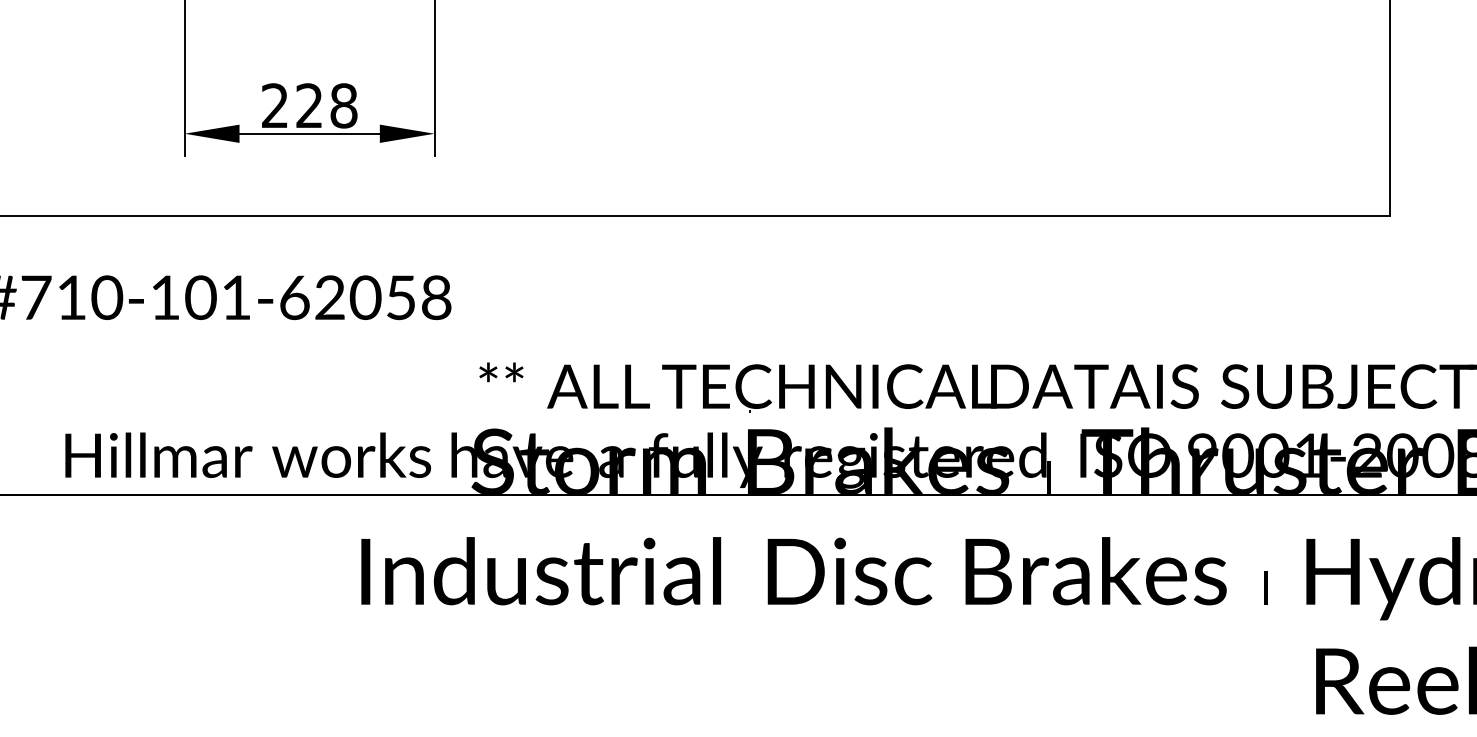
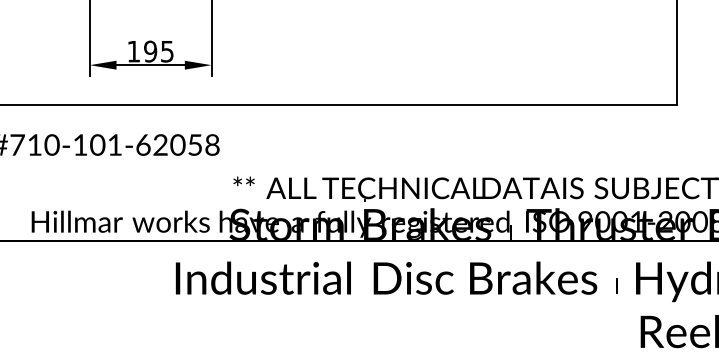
text: (309, 105) -> (150, 51), 228 -> 195

